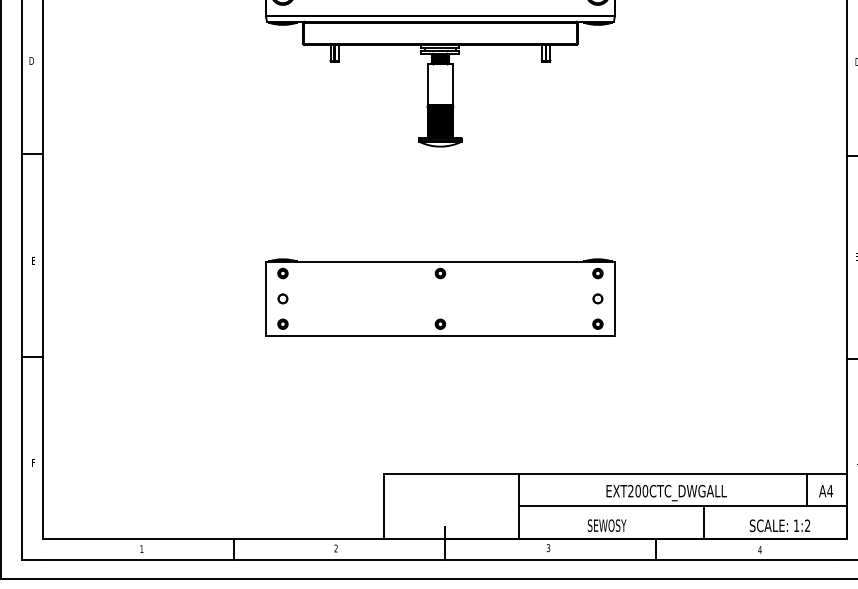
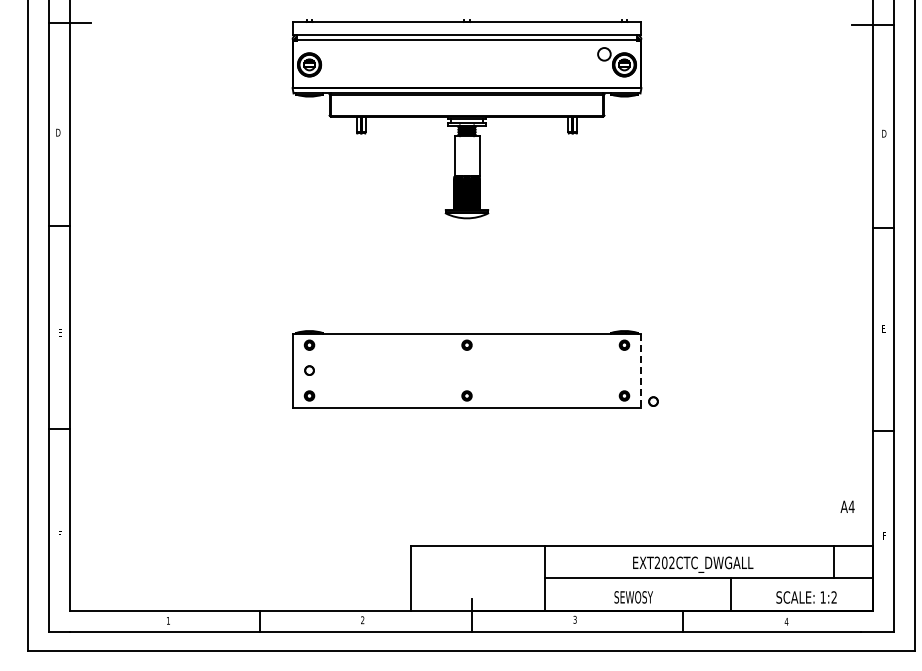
part: (597, 298) -> (653, 401), moved
line: (614, 298) -> (641, 370), solid -> dashed
text: (644, 490) -> (671, 562), EXT200CTC_DWGALL -> EXT202CTC_DWGALL
text: (825, 490) -> (847, 506), moved

